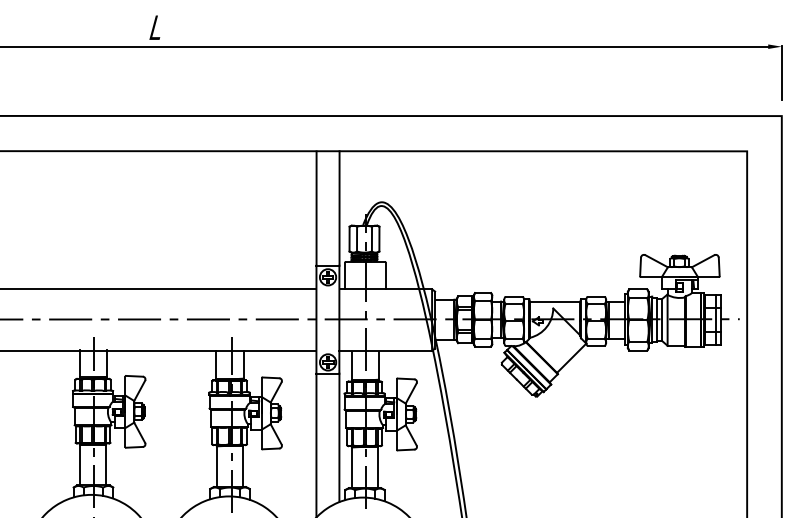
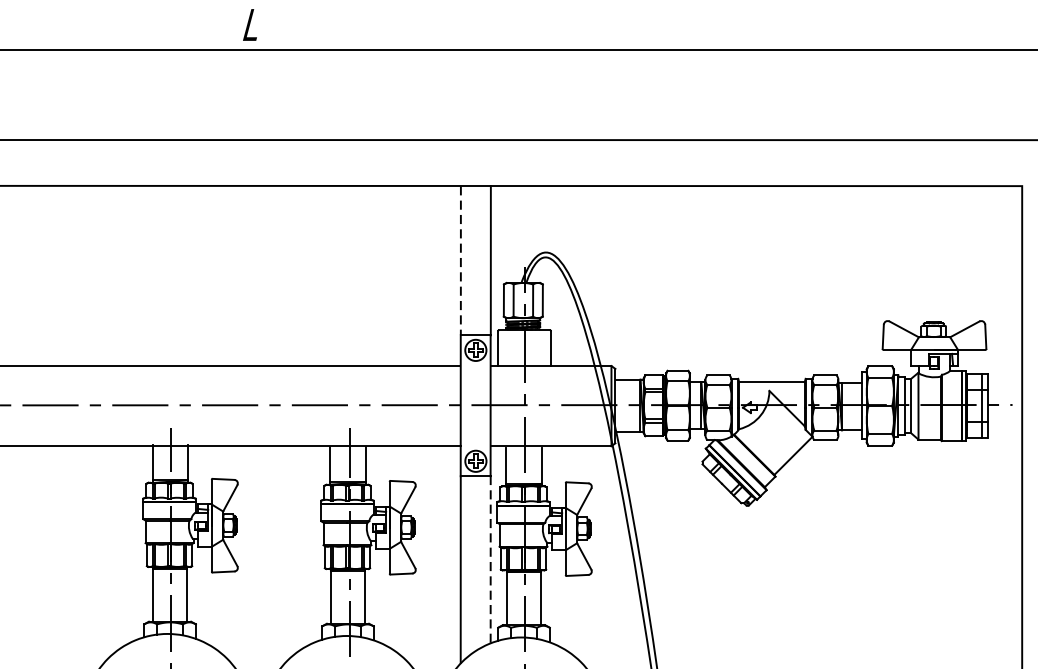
line: (316, 209) -> (460, 261), solid -> dashed
line: (339, 438) -> (490, 560), solid -> dashed

